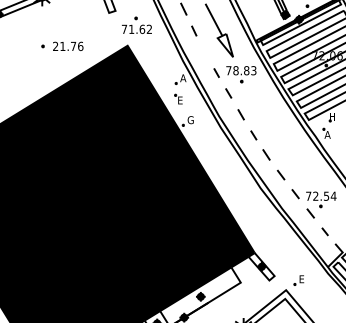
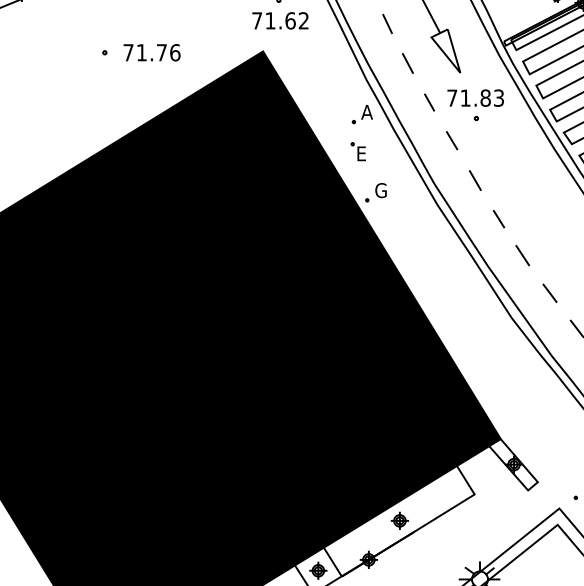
text: (55, 45) -> (128, 50), 21.76 -> 71.76
line: (204, 51) -> (406, 62), added
text: (235, 70) -> (464, 97), 78.83 -> 71.83

